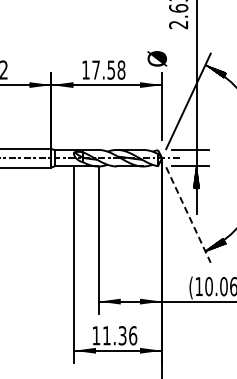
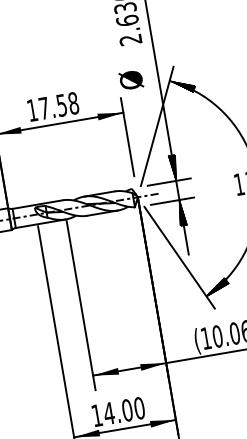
text: (157, 58) -> (131, 79), moved
hatch: (196, 138) -> (173, 167), added
line: (188, 215) -> (179, 258), dashed -> solid
text: (119, 335) -> (123, 410), 11.36 -> 14.00

